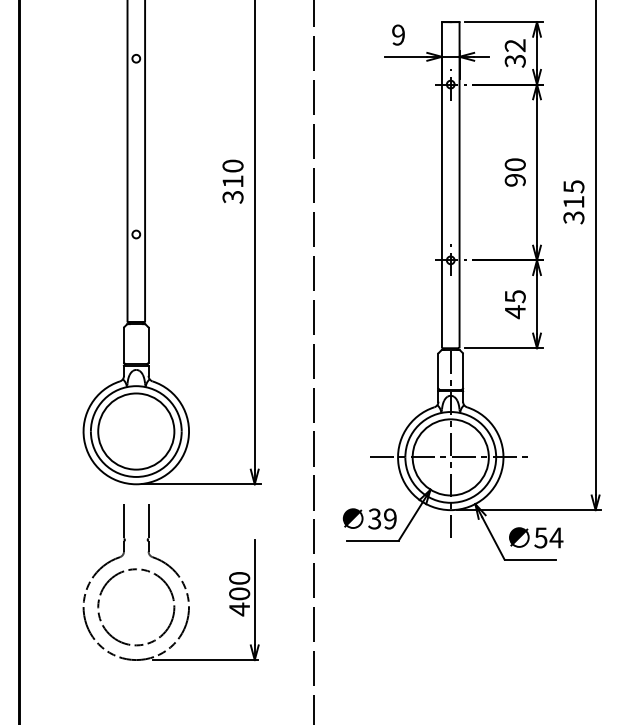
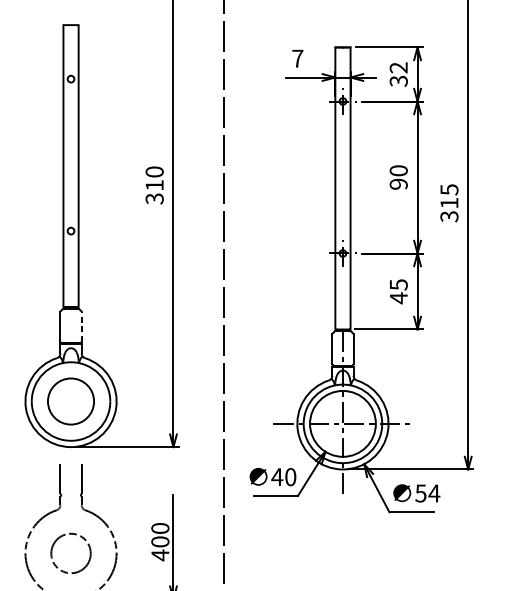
text: (398, 34) -> (297, 58), 9 -> 7
line: (148, 344) -> (81, 326), solid -> dashed
circle: (136, 431) -> (71, 401), size x0.7
text: (381, 518) -> (283, 476), 39 -> 40
circle: (136, 607) -> (71, 553), size x0.6

